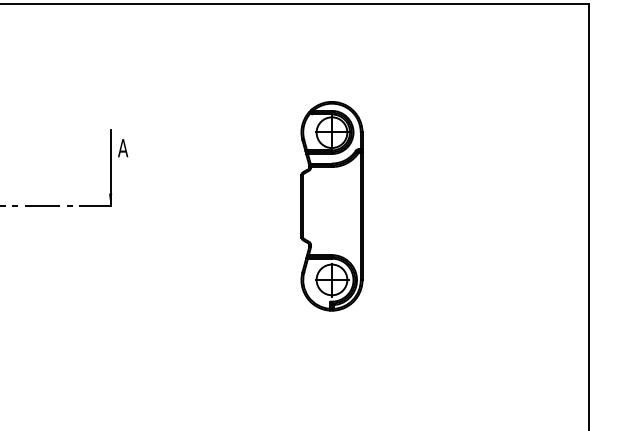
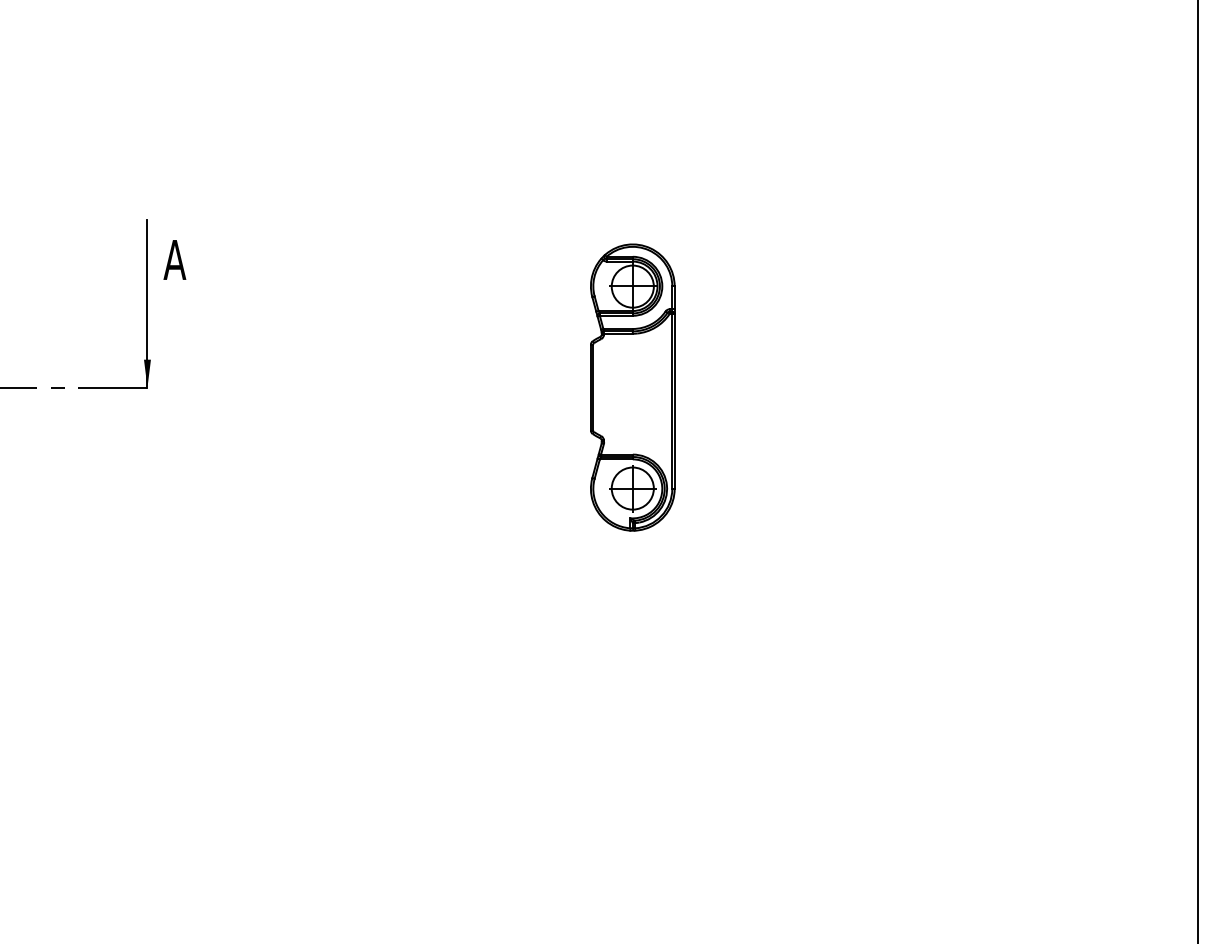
part: (331, 206) -> (632, 387), size x0.62

